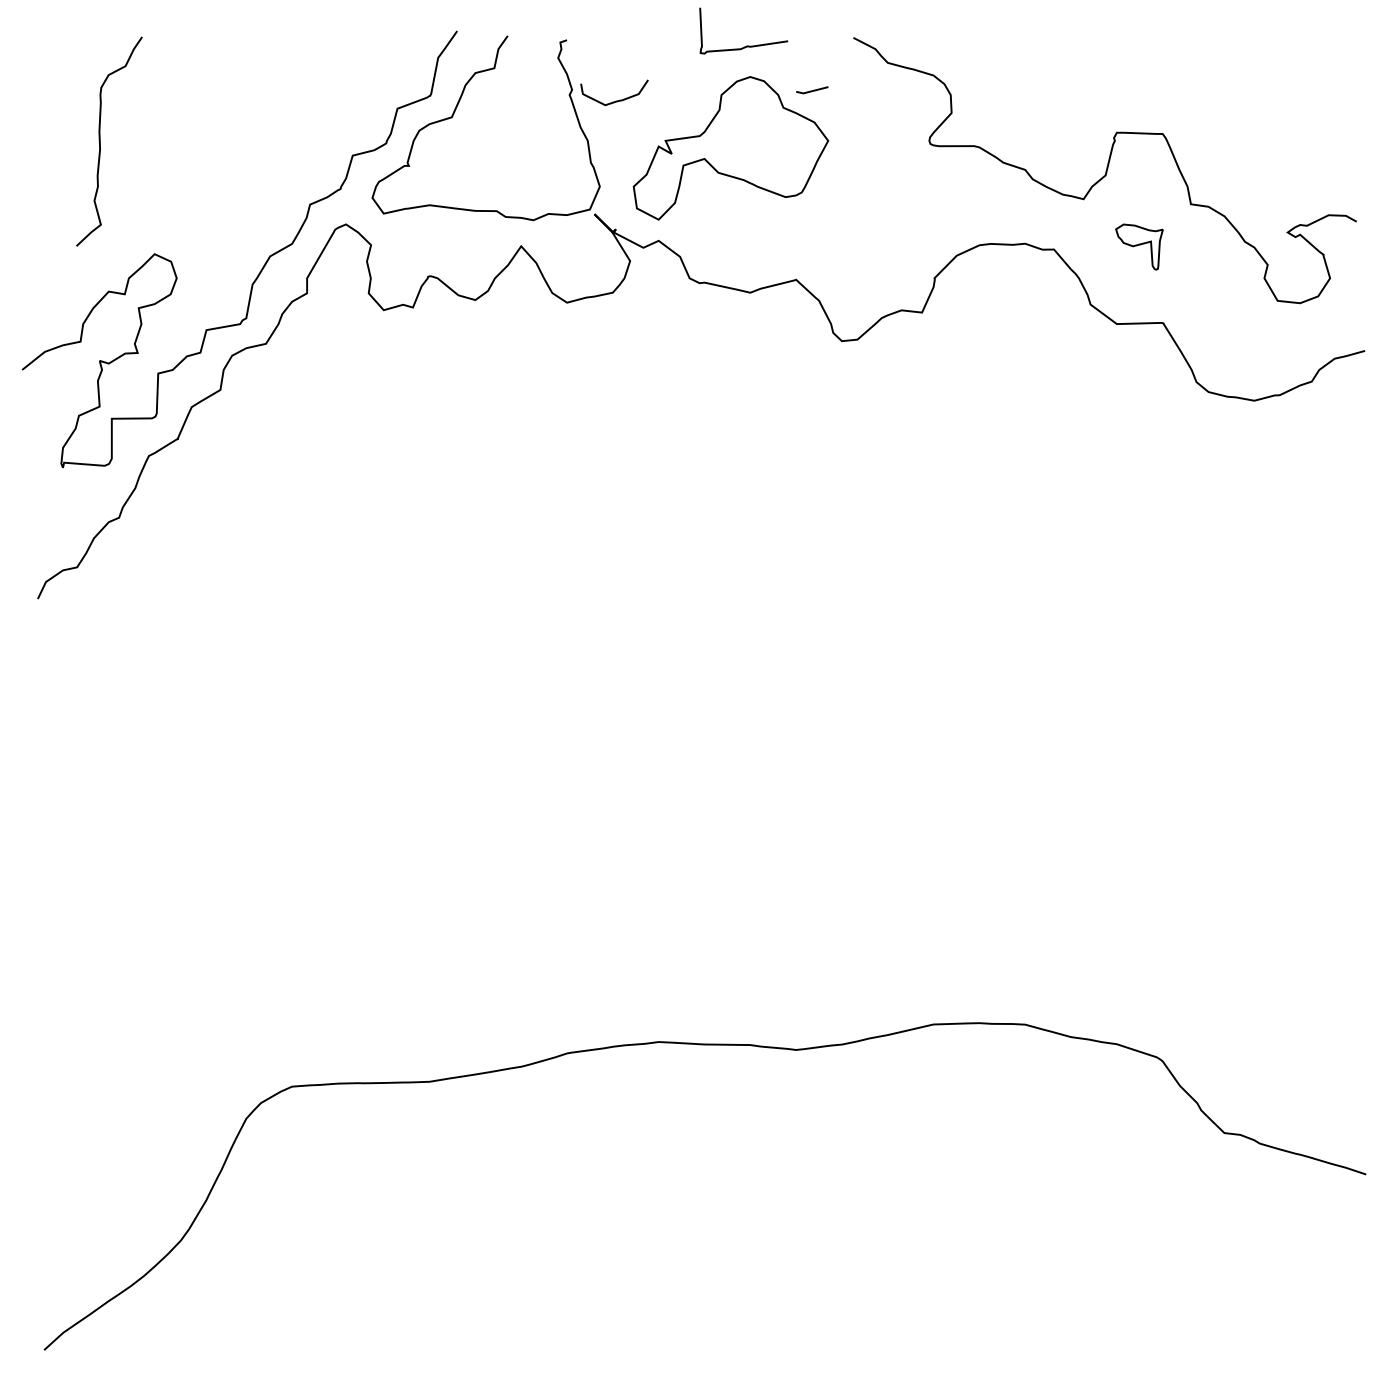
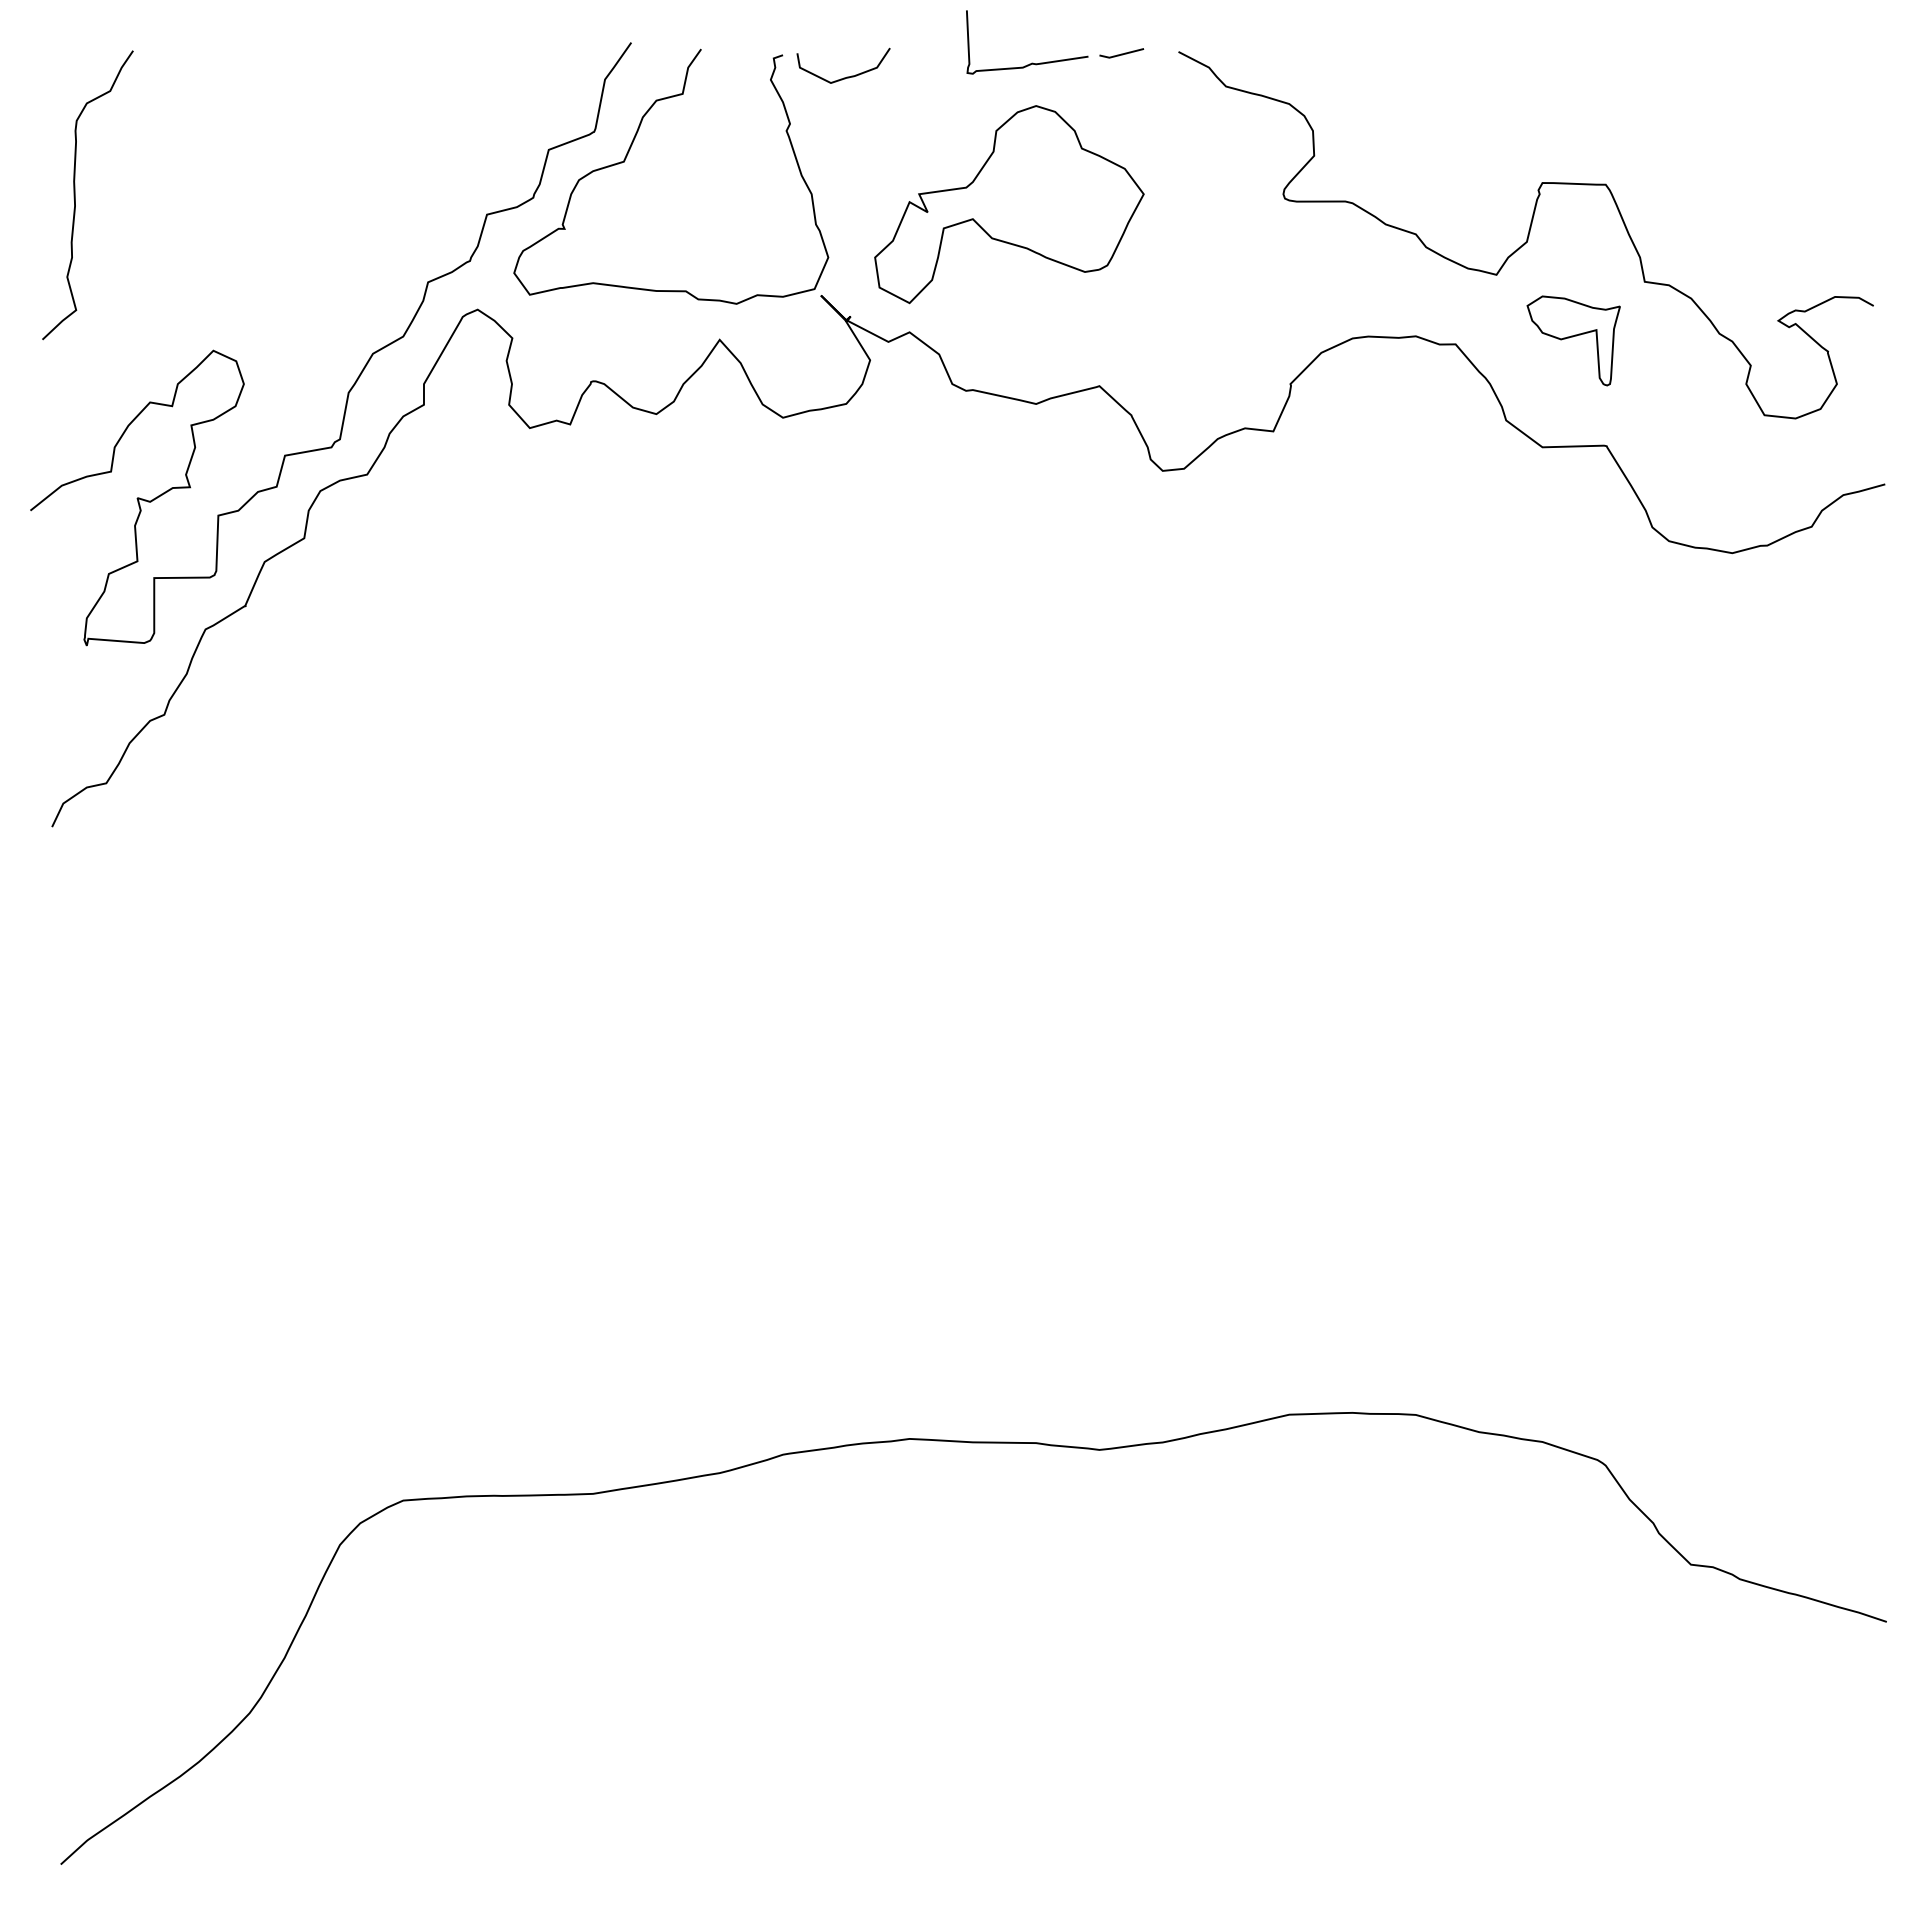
line: (812, 90) -> (1121, 53), moved
curve: (617, 100) -> (847, 76), moved
curve: (100, 141) -> (75, 195), moved
part: (1139, 246) -> (1573, 340), size x1.43

